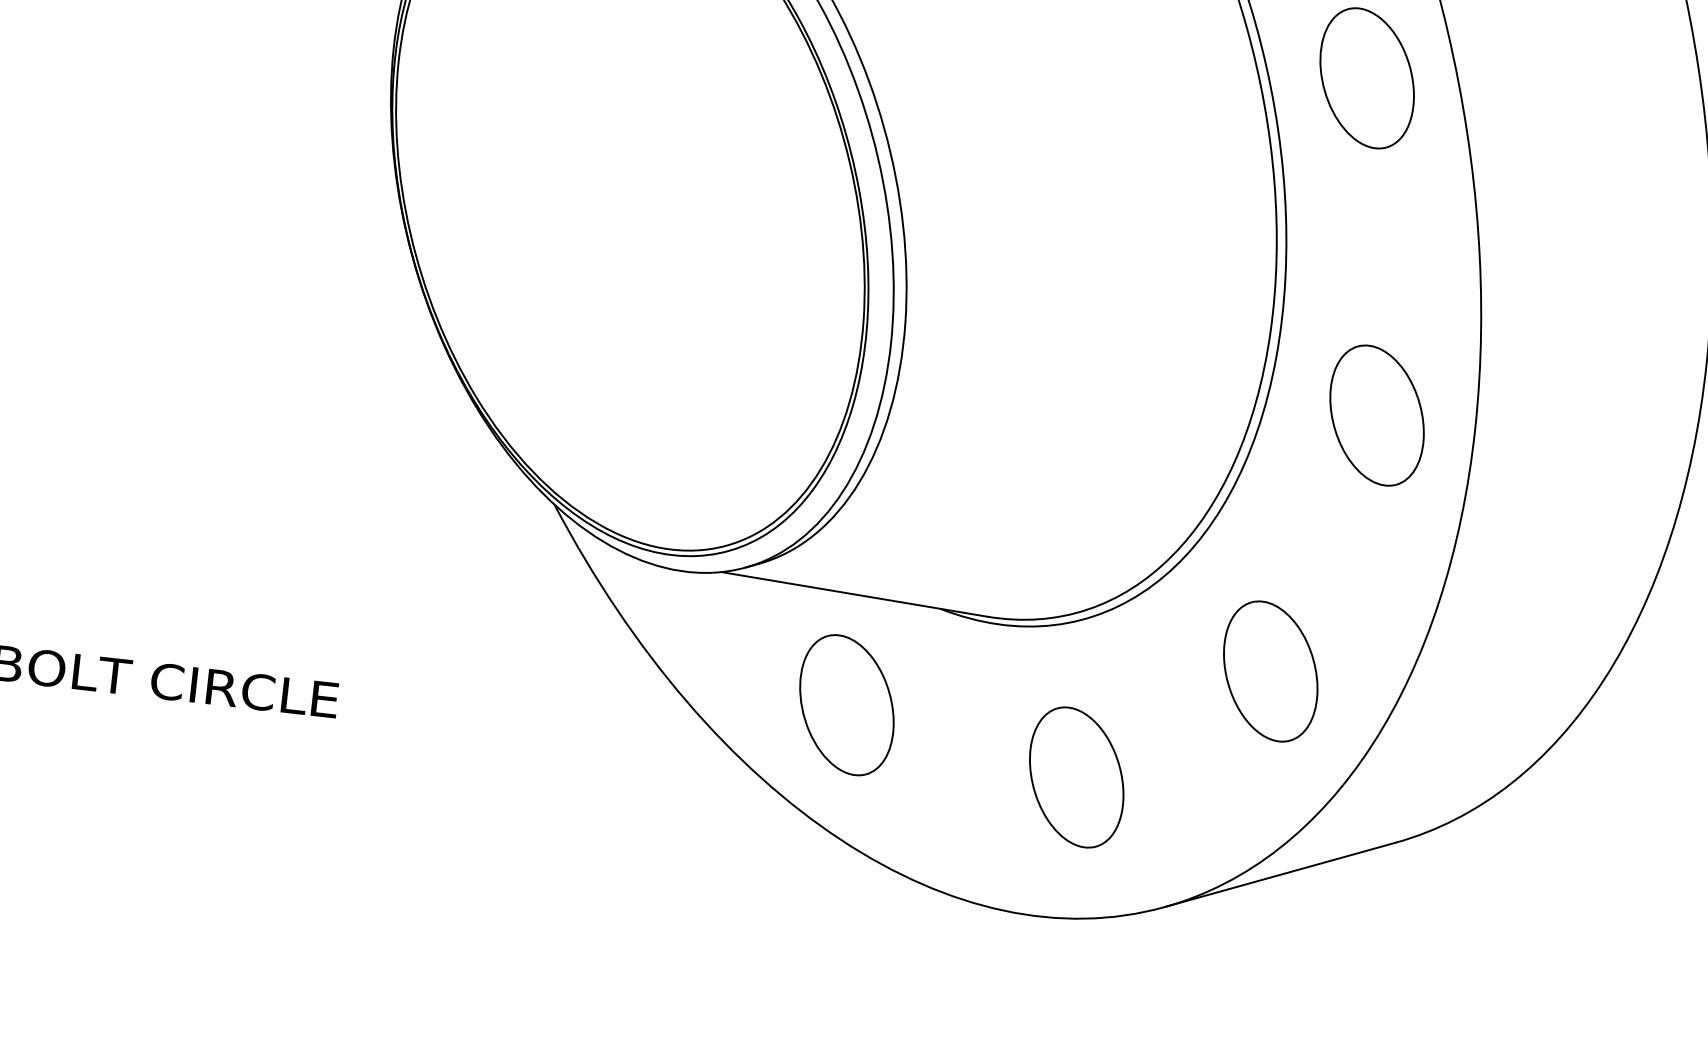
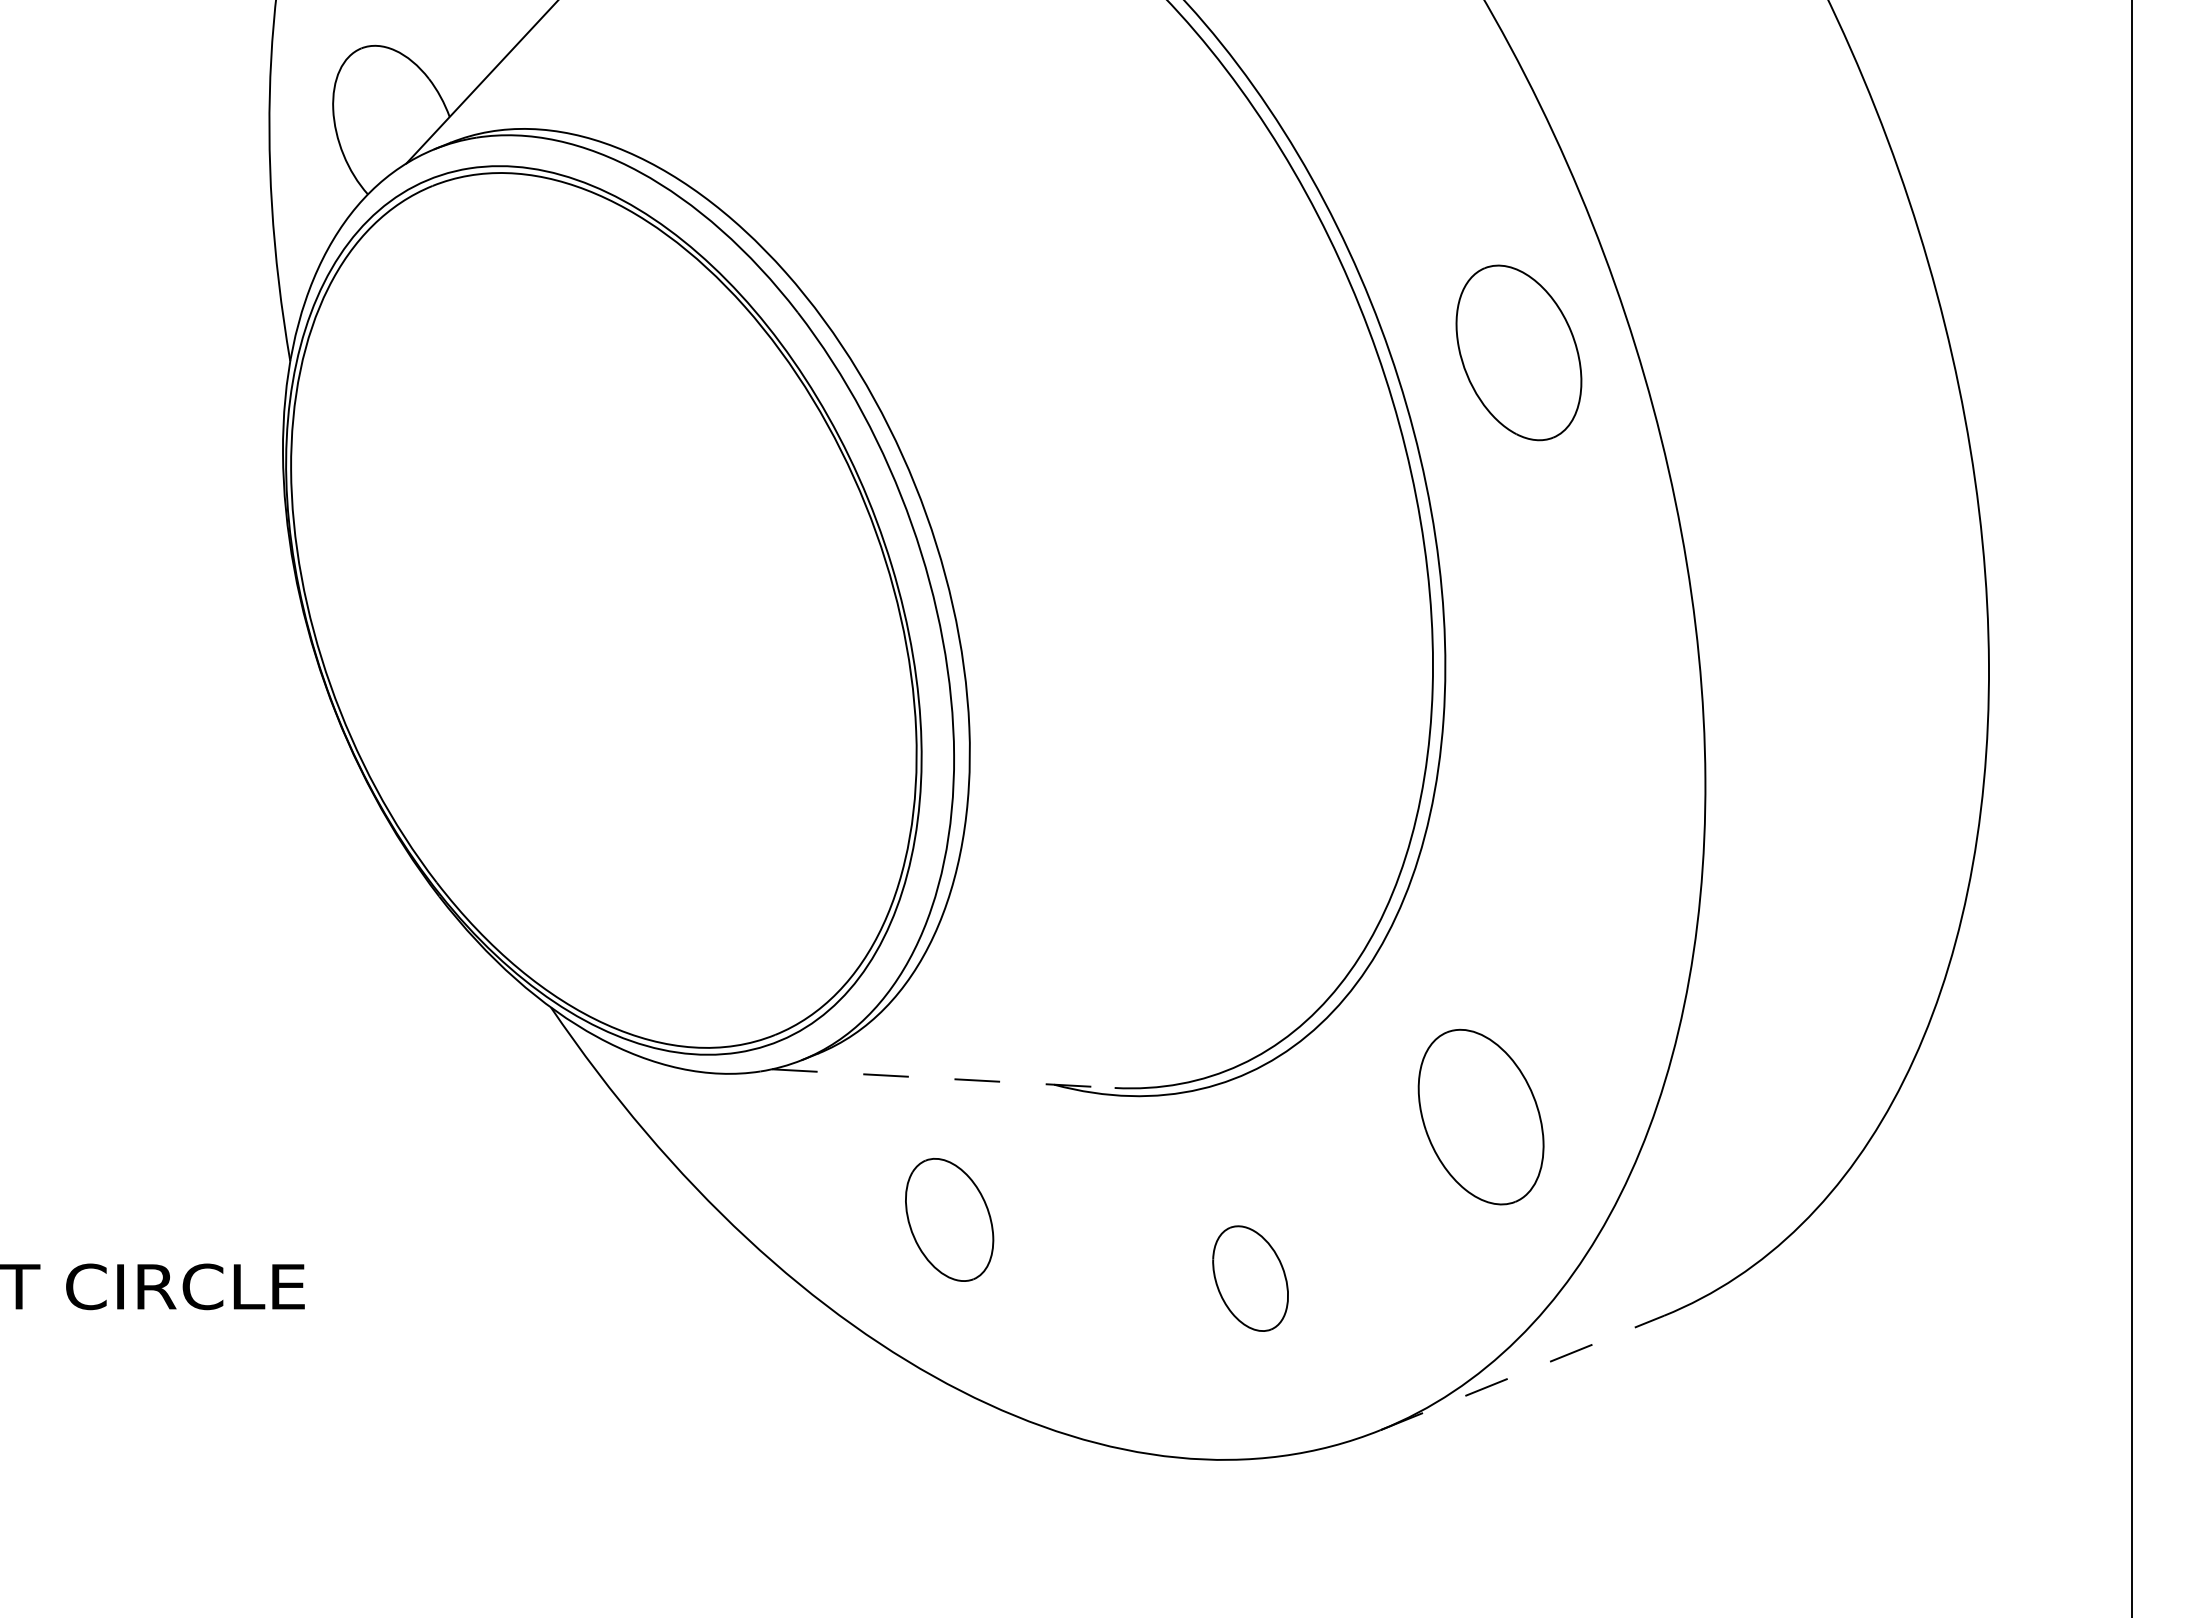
part: (1377, 415) -> (1579, 778), removed
line: (854, 594) -> (943, 1078), solid -> dashed
part: (846, 704) -> (949, 1219), size x0.7
part: (1076, 777) -> (1250, 1278), size x0.6
line: (1280, 874) -> (1522, 1372), solid -> dashed

